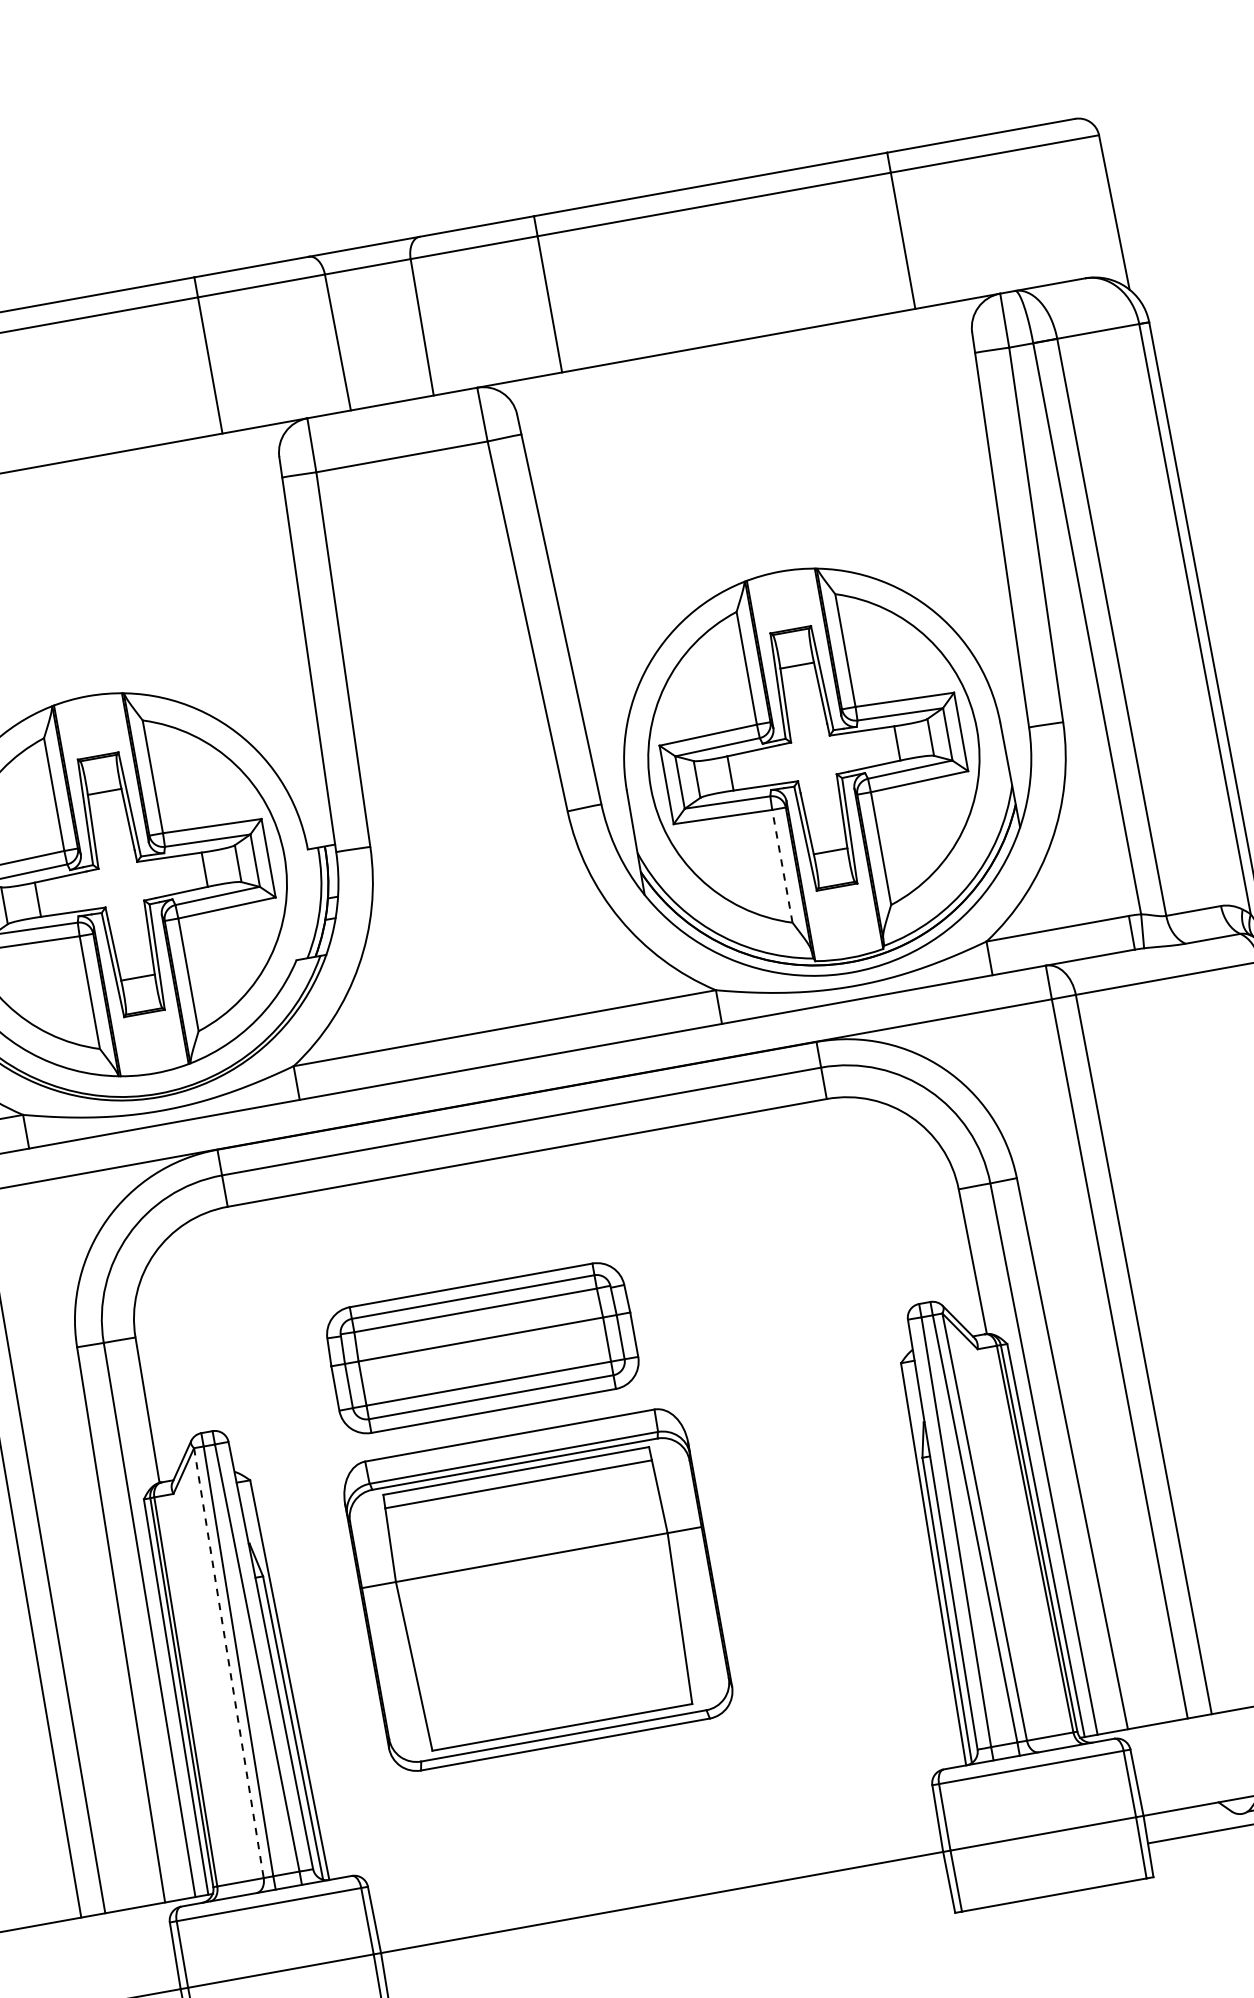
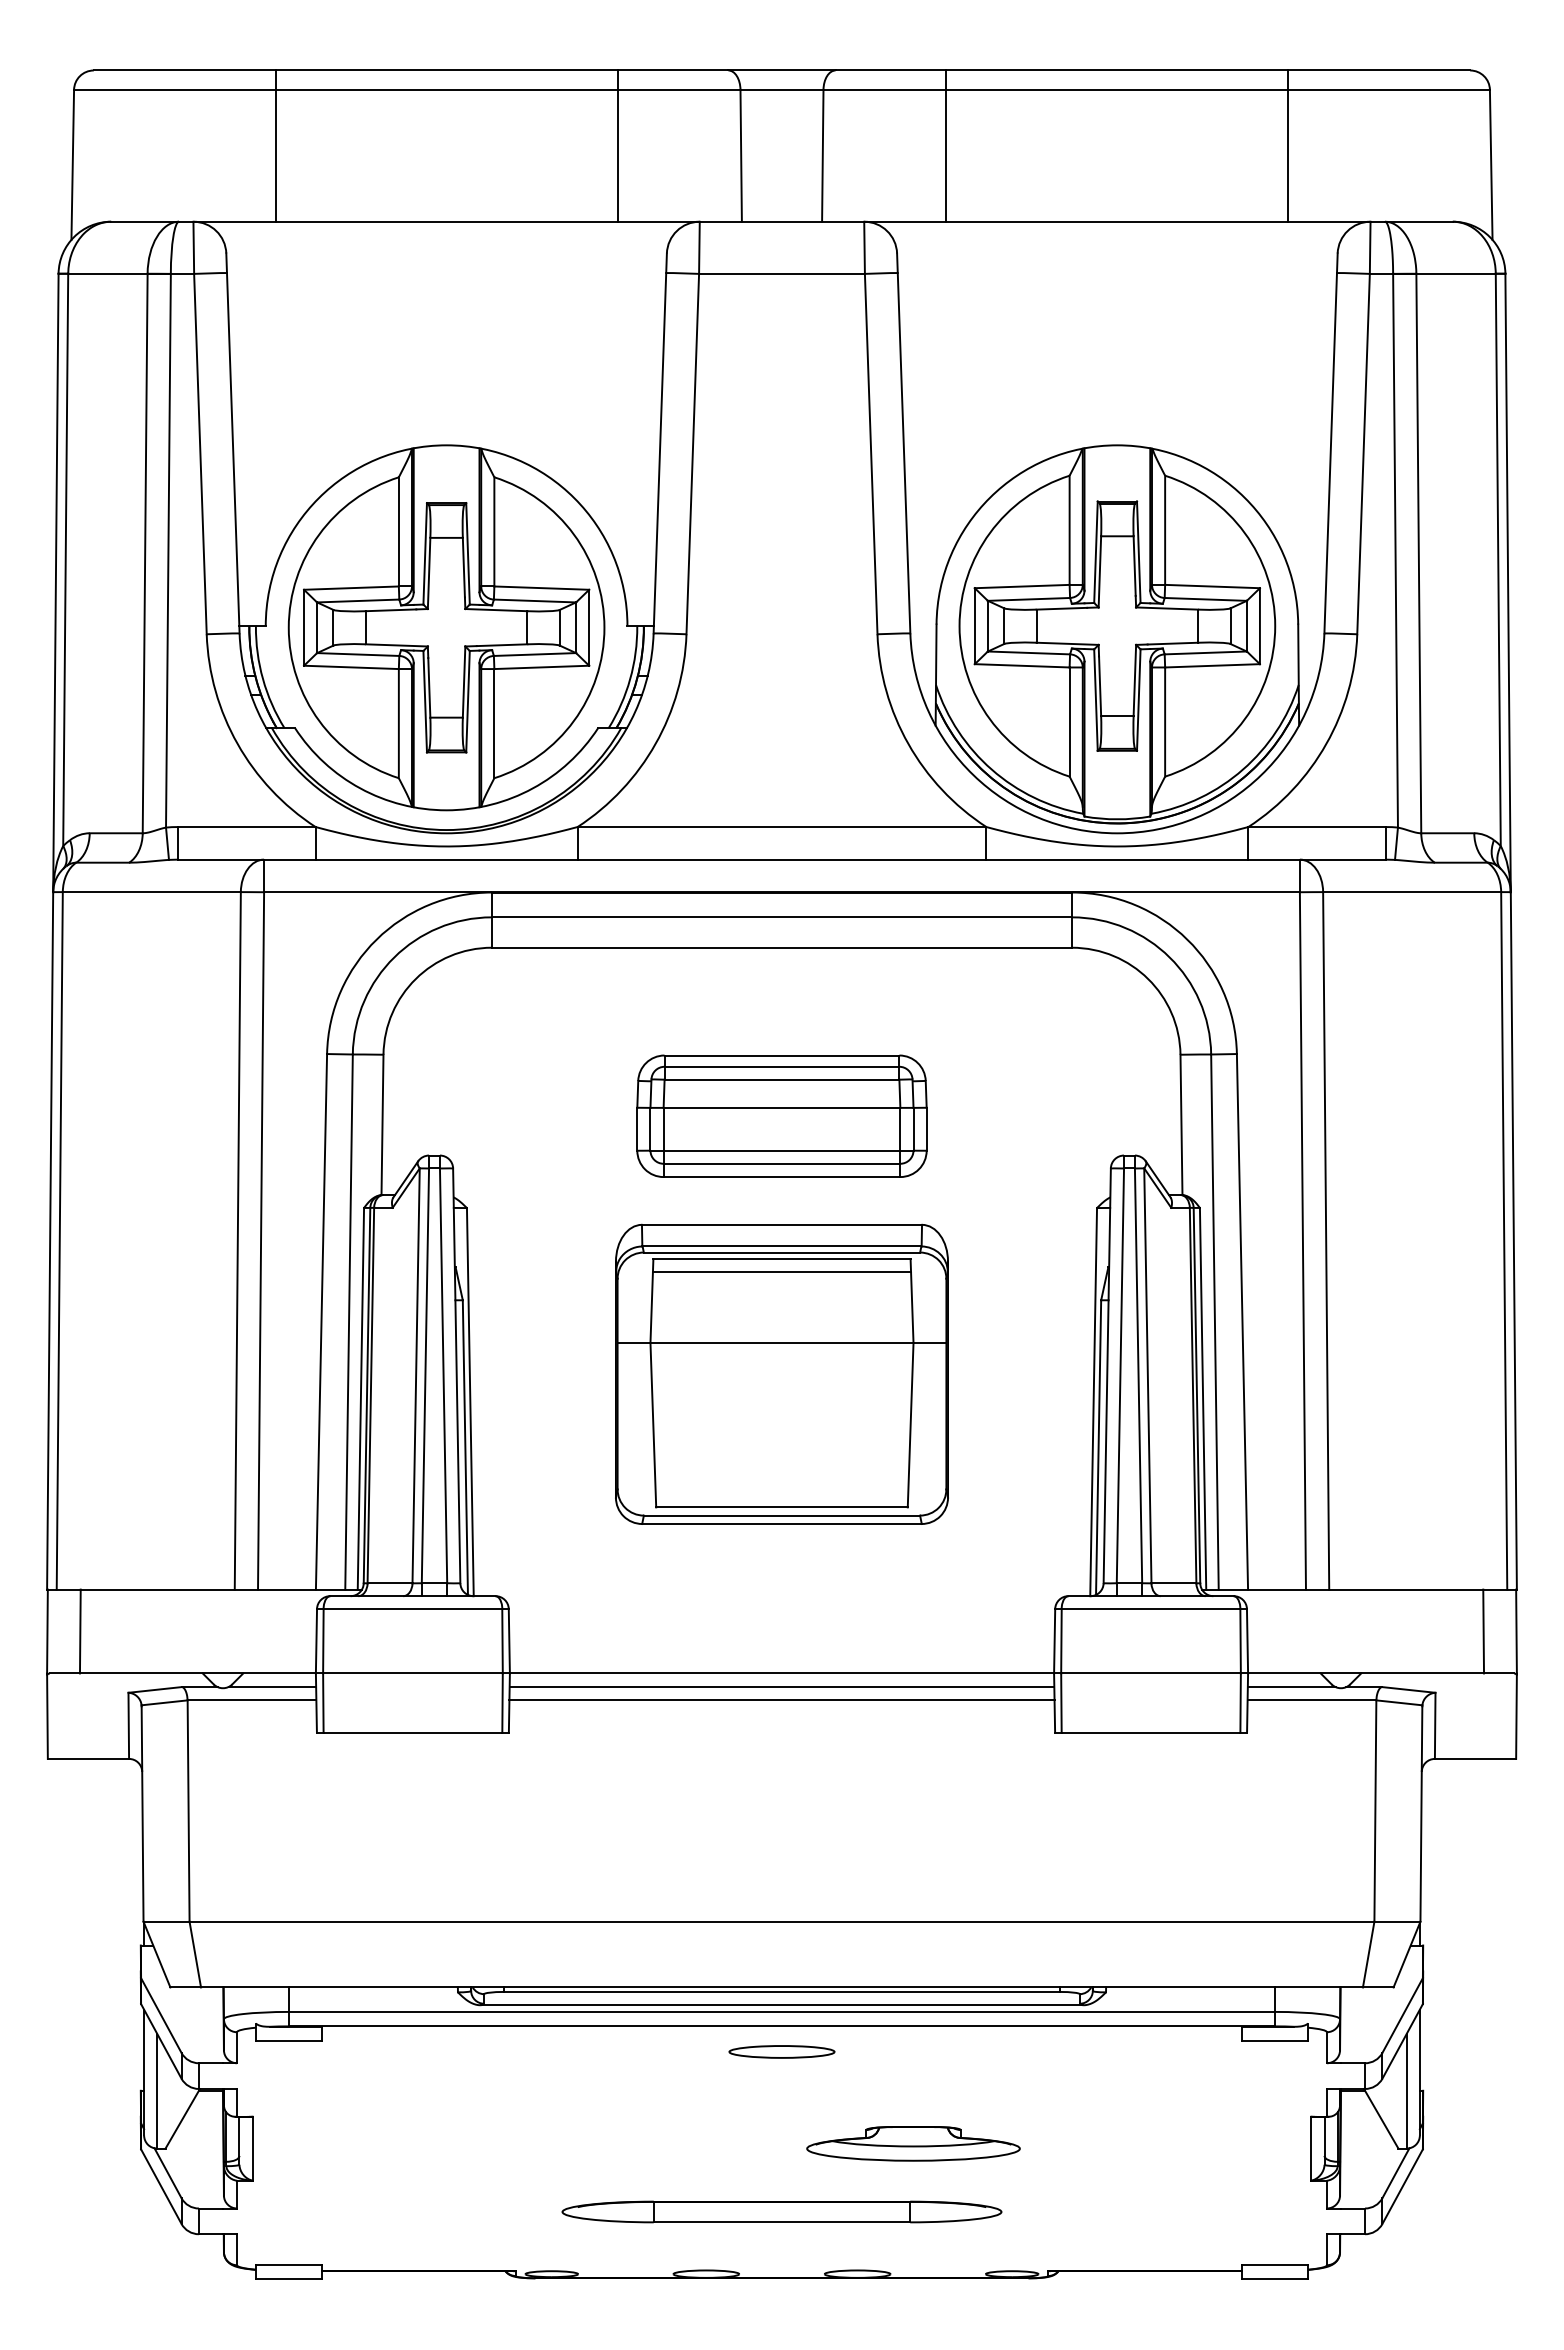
line: (782, 866) -> (1069, 722), dashed -> solid
part: (481, 1347) -> (781, 1115), moved
part: (536, 1589) -> (781, 1373), moved
line: (229, 1662) -> (416, 1375), dashed -> solid
line: (1191, 1822) -> (1291, 1687), added
line: (664, 1917) -> (781, 1687), added
line: (666, 1930) -> (781, 1700), added

